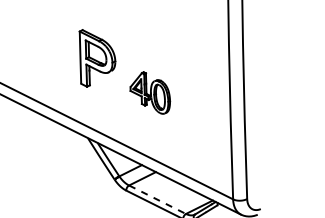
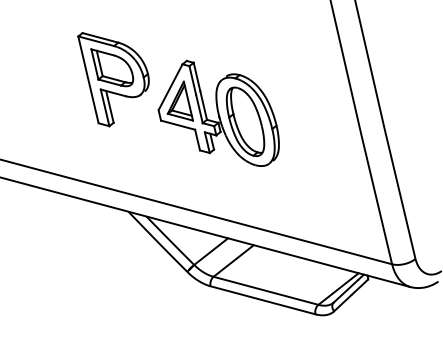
part: (150, 92) -> (217, 114), size x1.67
line: (157, 199) -> (265, 290), dashed -> solid

